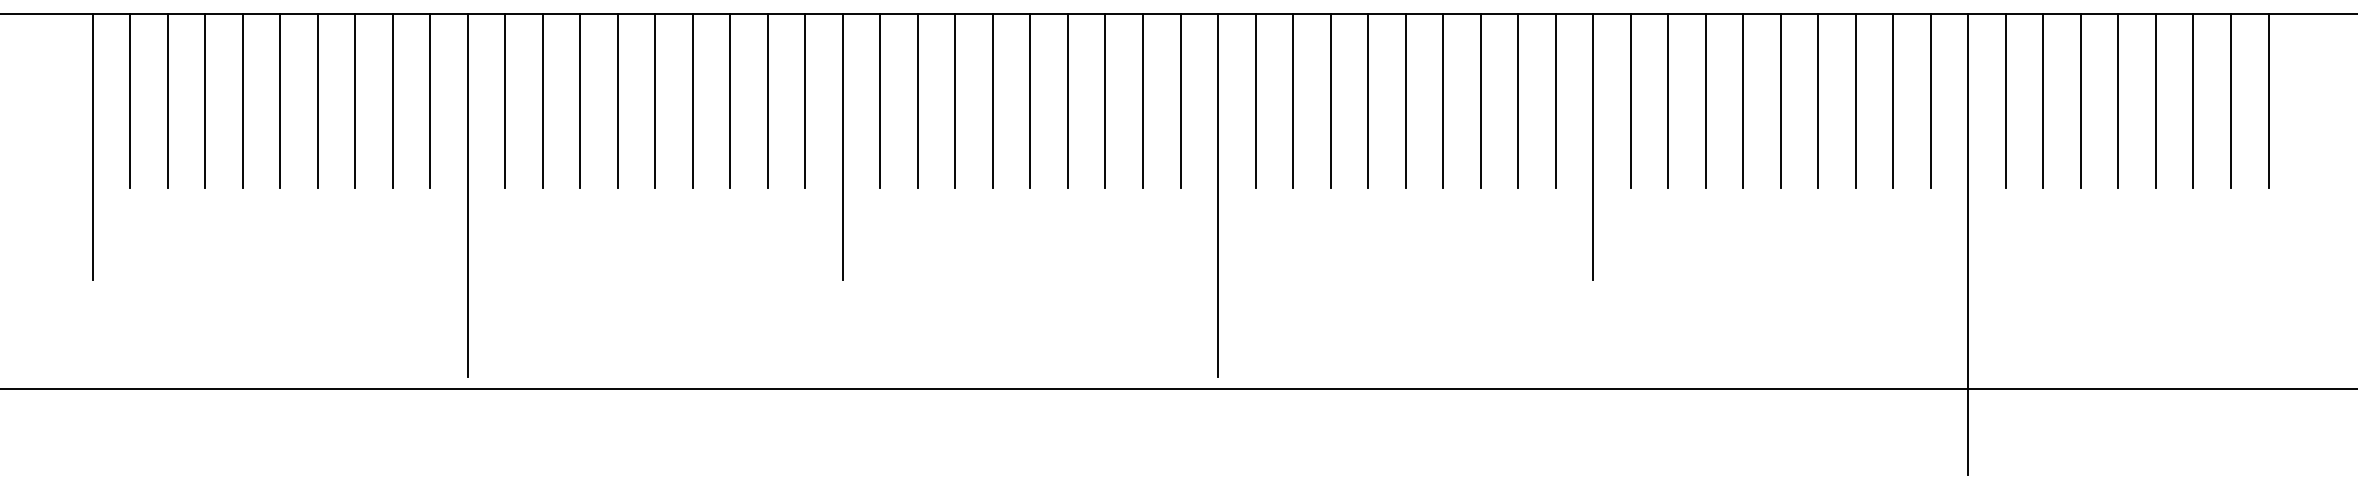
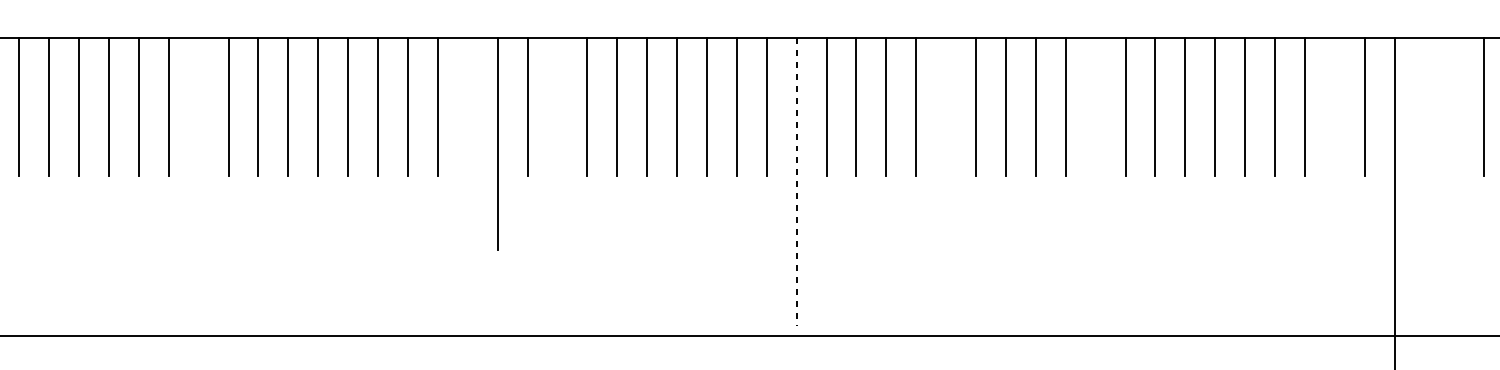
line: (805, 100) -> (467, 106), removed
line: (917, 100) -> (557, 106), removed
line: (1405, 100) -> (946, 106), removed
line: (1893, 100) -> (1334, 106), removed
line: (2005, 100) -> (1424, 106), removed
line: (2043, 100) -> (1454, 106), removed
line: (1593, 147) -> (1095, 143), removed
line: (467, 195) -> (198, 182), removed
line: (1218, 196) -> (797, 182), solid -> dashed

